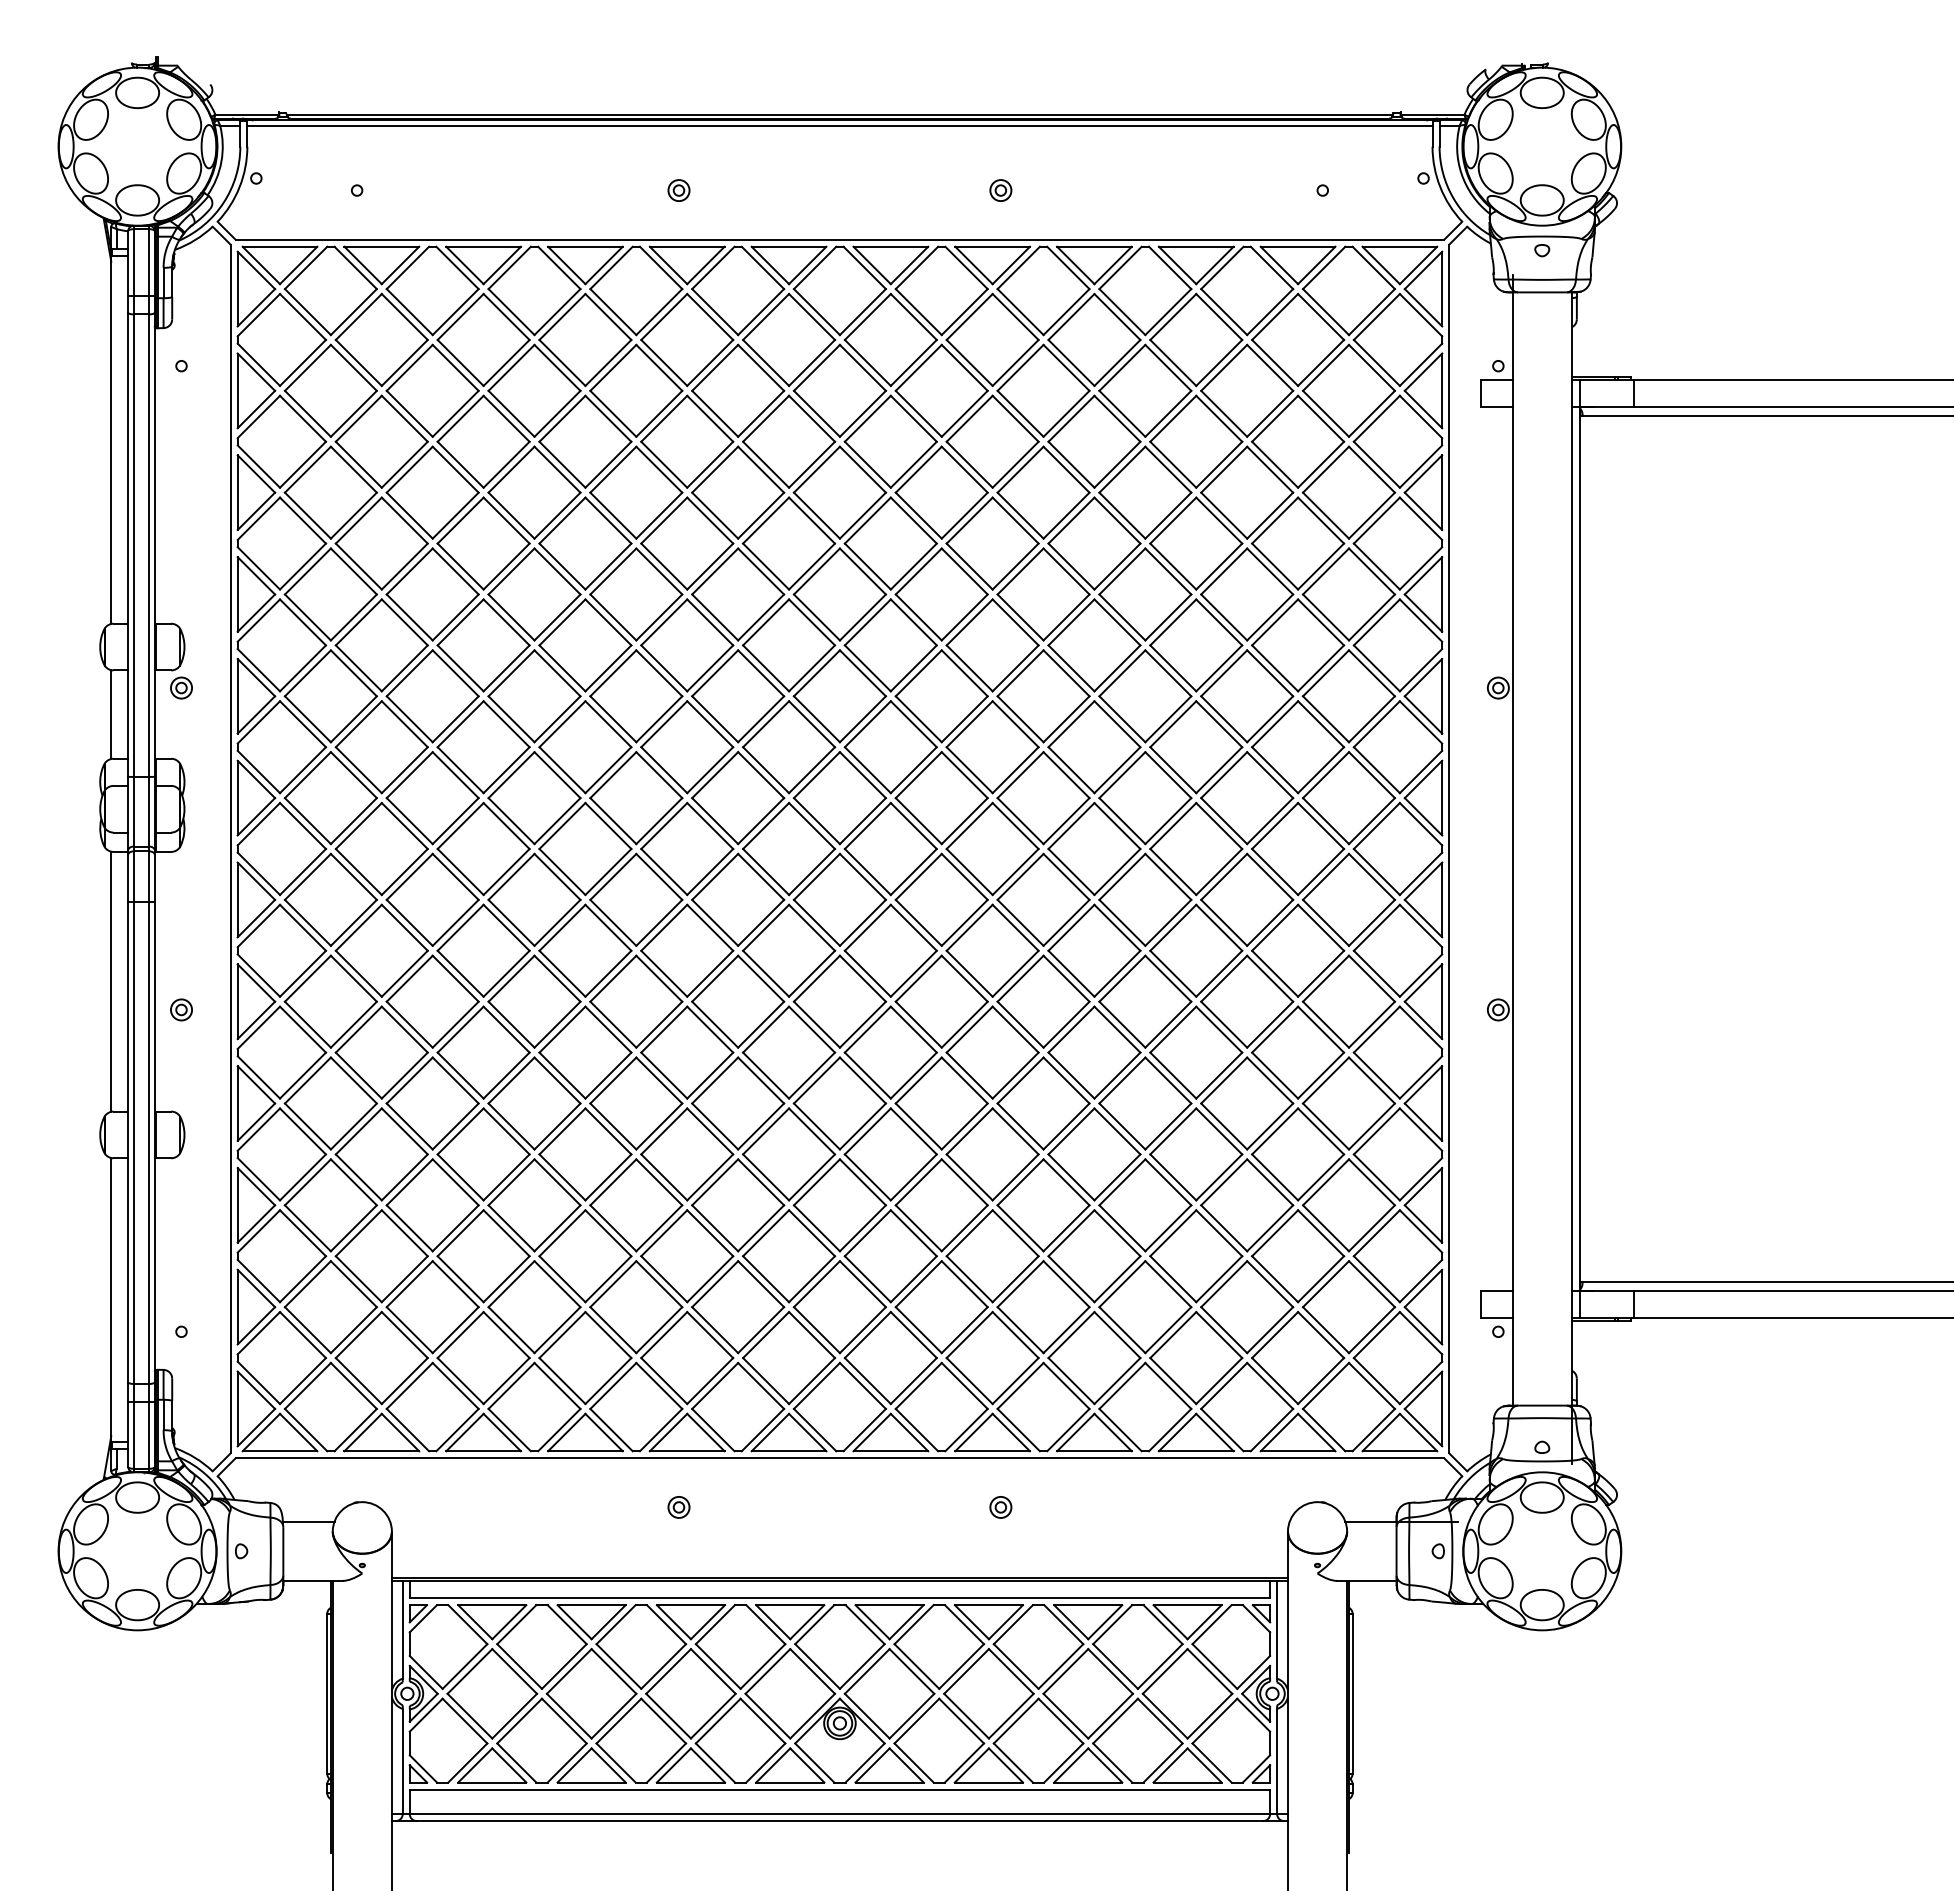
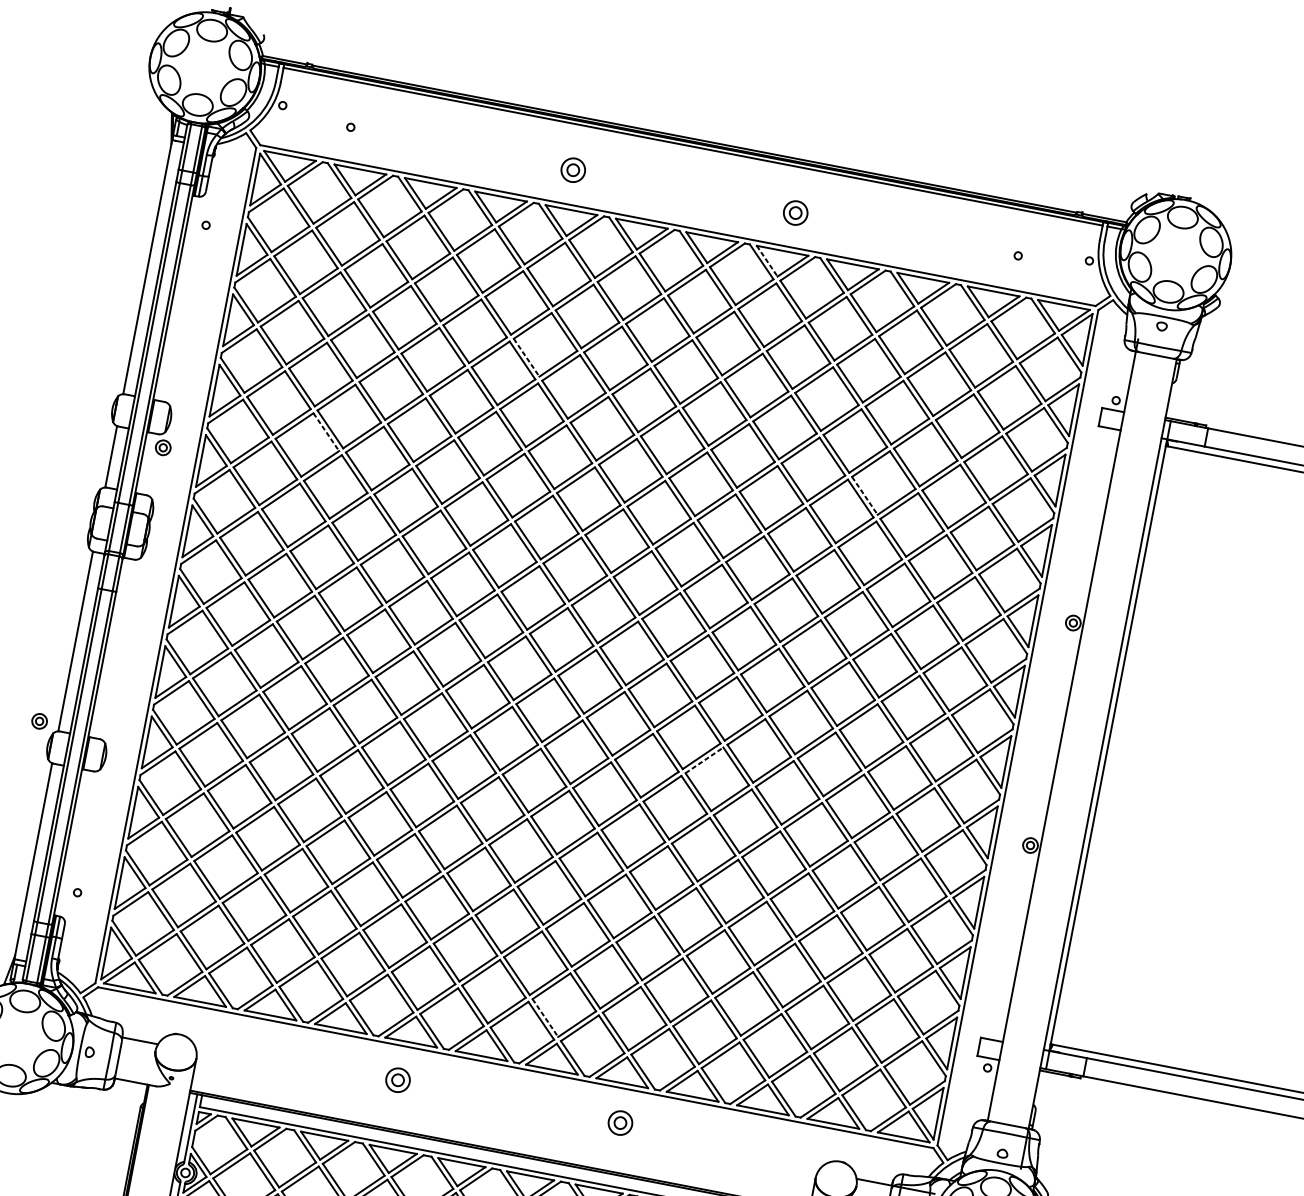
part: (678, 190) -> (572, 170), size x1.6
part: (1000, 190) -> (795, 212), size x1.6
line: (974, 265) -> (767, 261), solid -> dashed
line: (664, 465) -> (526, 358), solid -> dashed
line: (1173, 566) -> (865, 495), solid -> dashed
line: (405, 622) -> (326, 432), solid -> dashed
line: (1020, 978) -> (704, 760), solid -> dashed
part: (181, 1009) -> (39, 721), moved
line: (868, 1381) -> (545, 1018), solid -> dashed
part: (678, 1507) -> (397, 1080), size x1.6
part: (1000, 1507) -> (620, 1123), size x1.6

